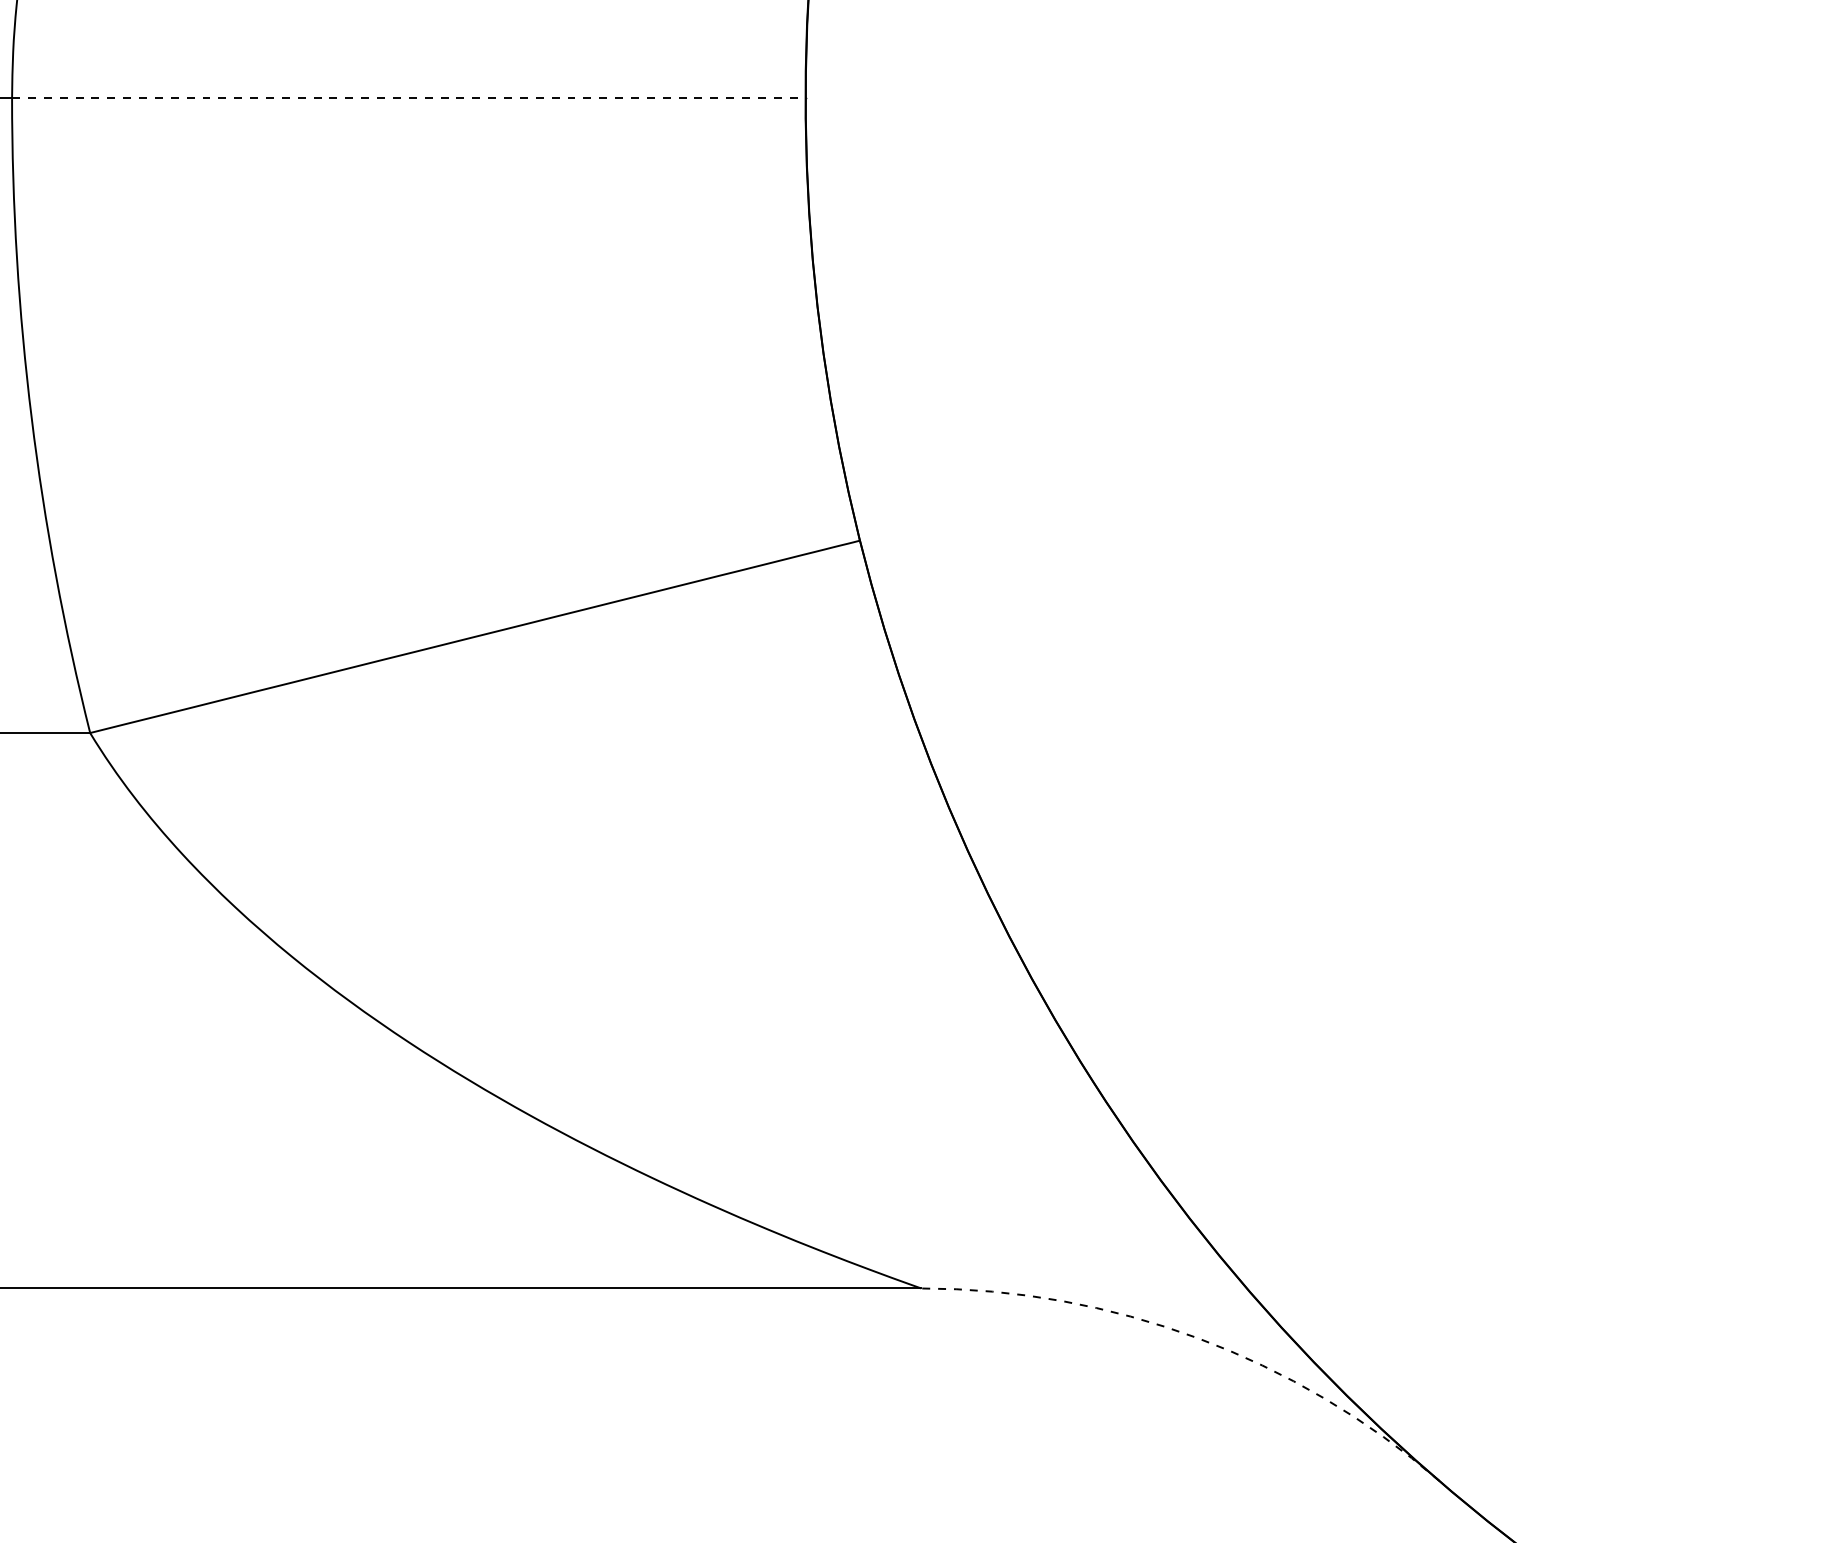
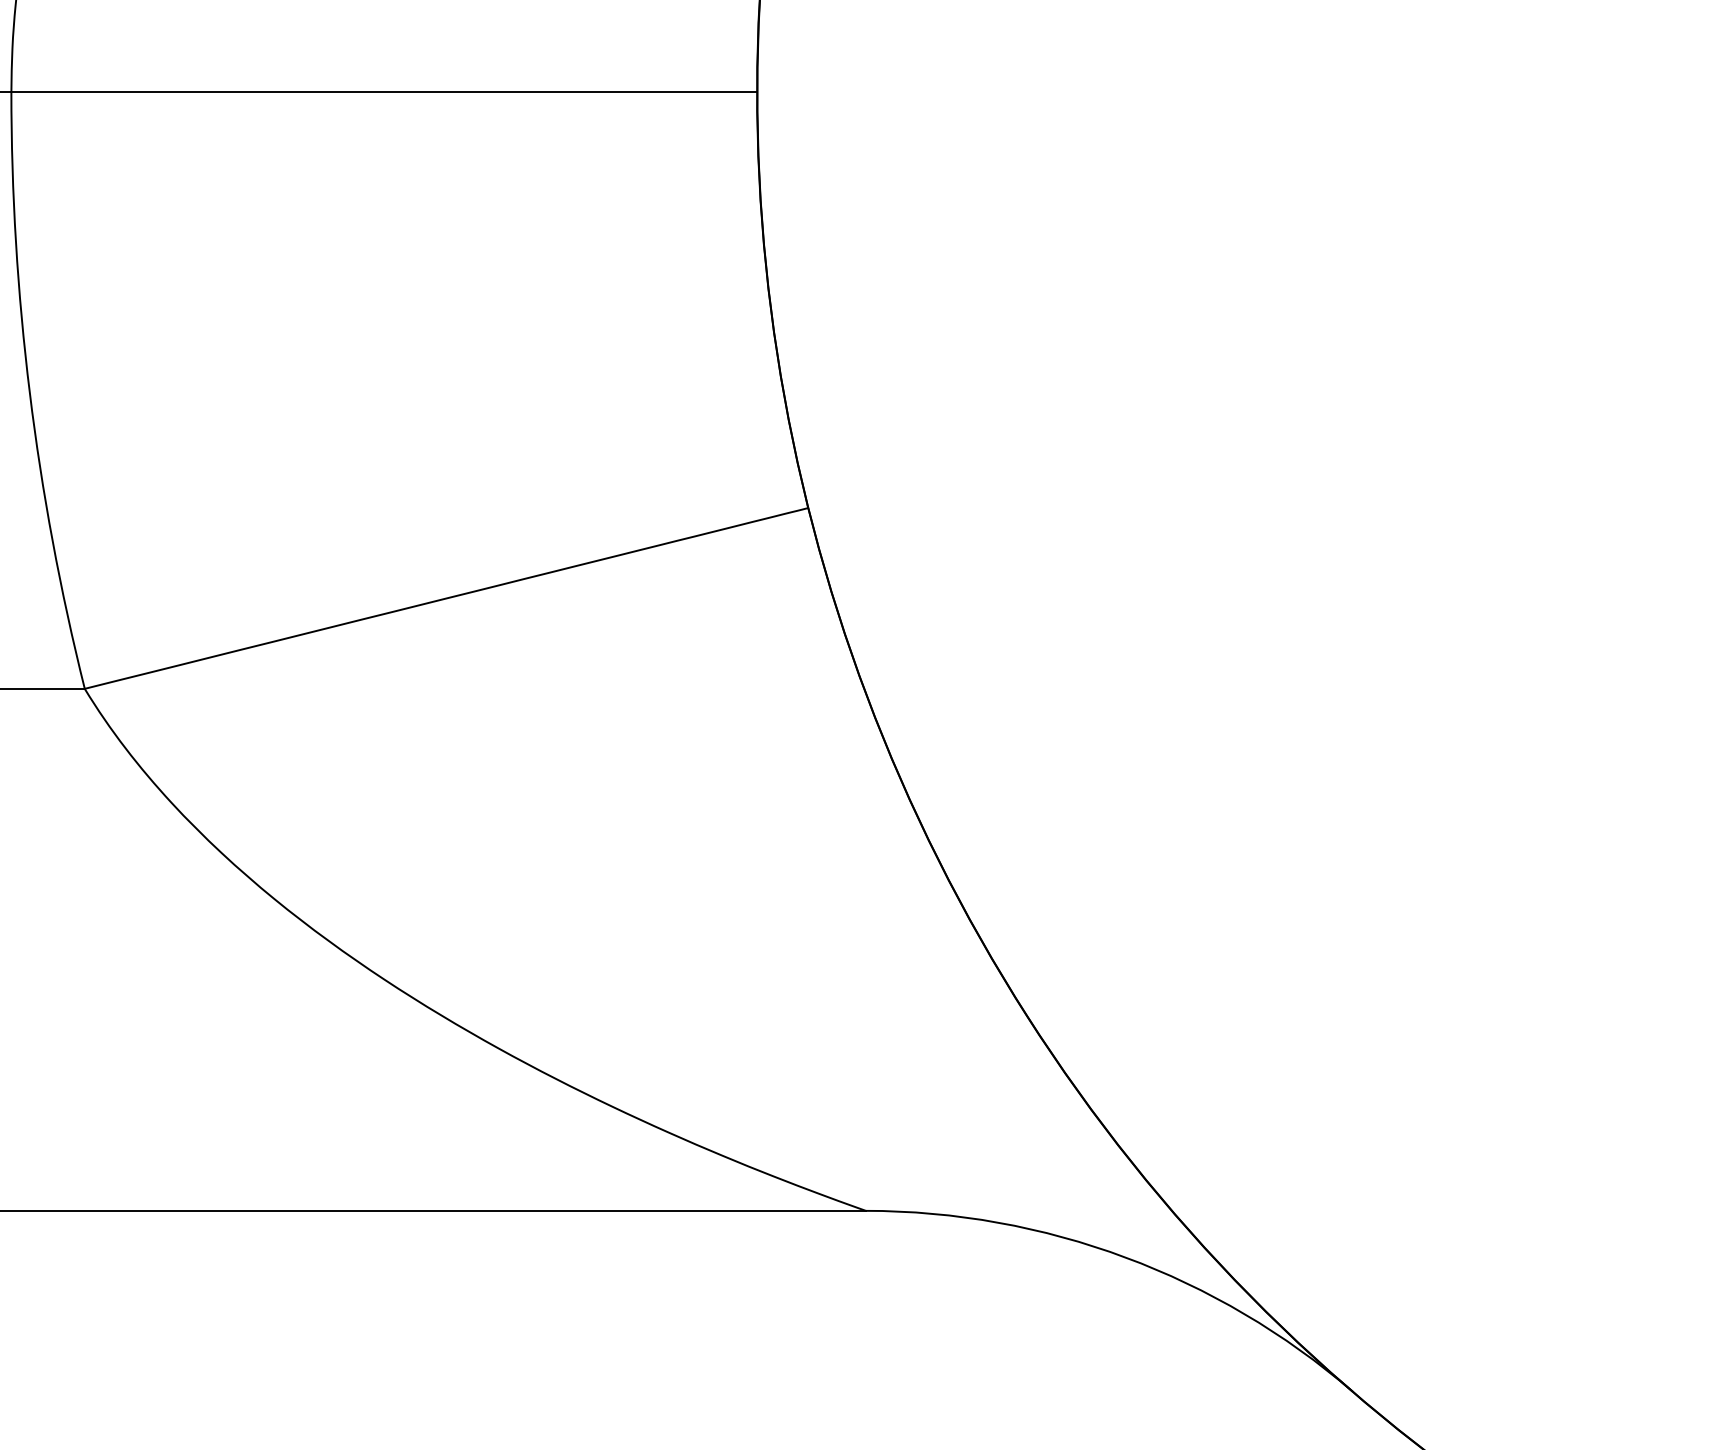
line: (409, 98) -> (384, 92), dashed -> solid
arc: (1197, 1338) -> (1125, 1257), dashed -> solid

